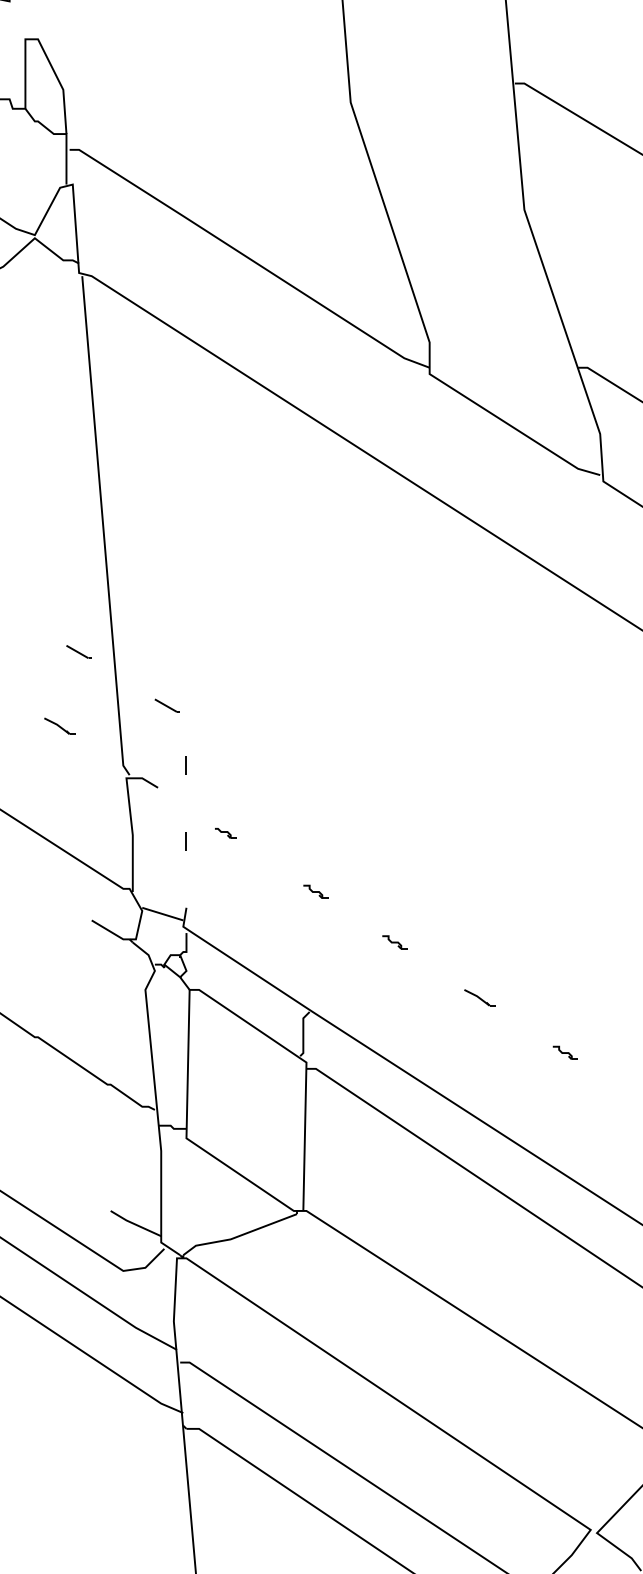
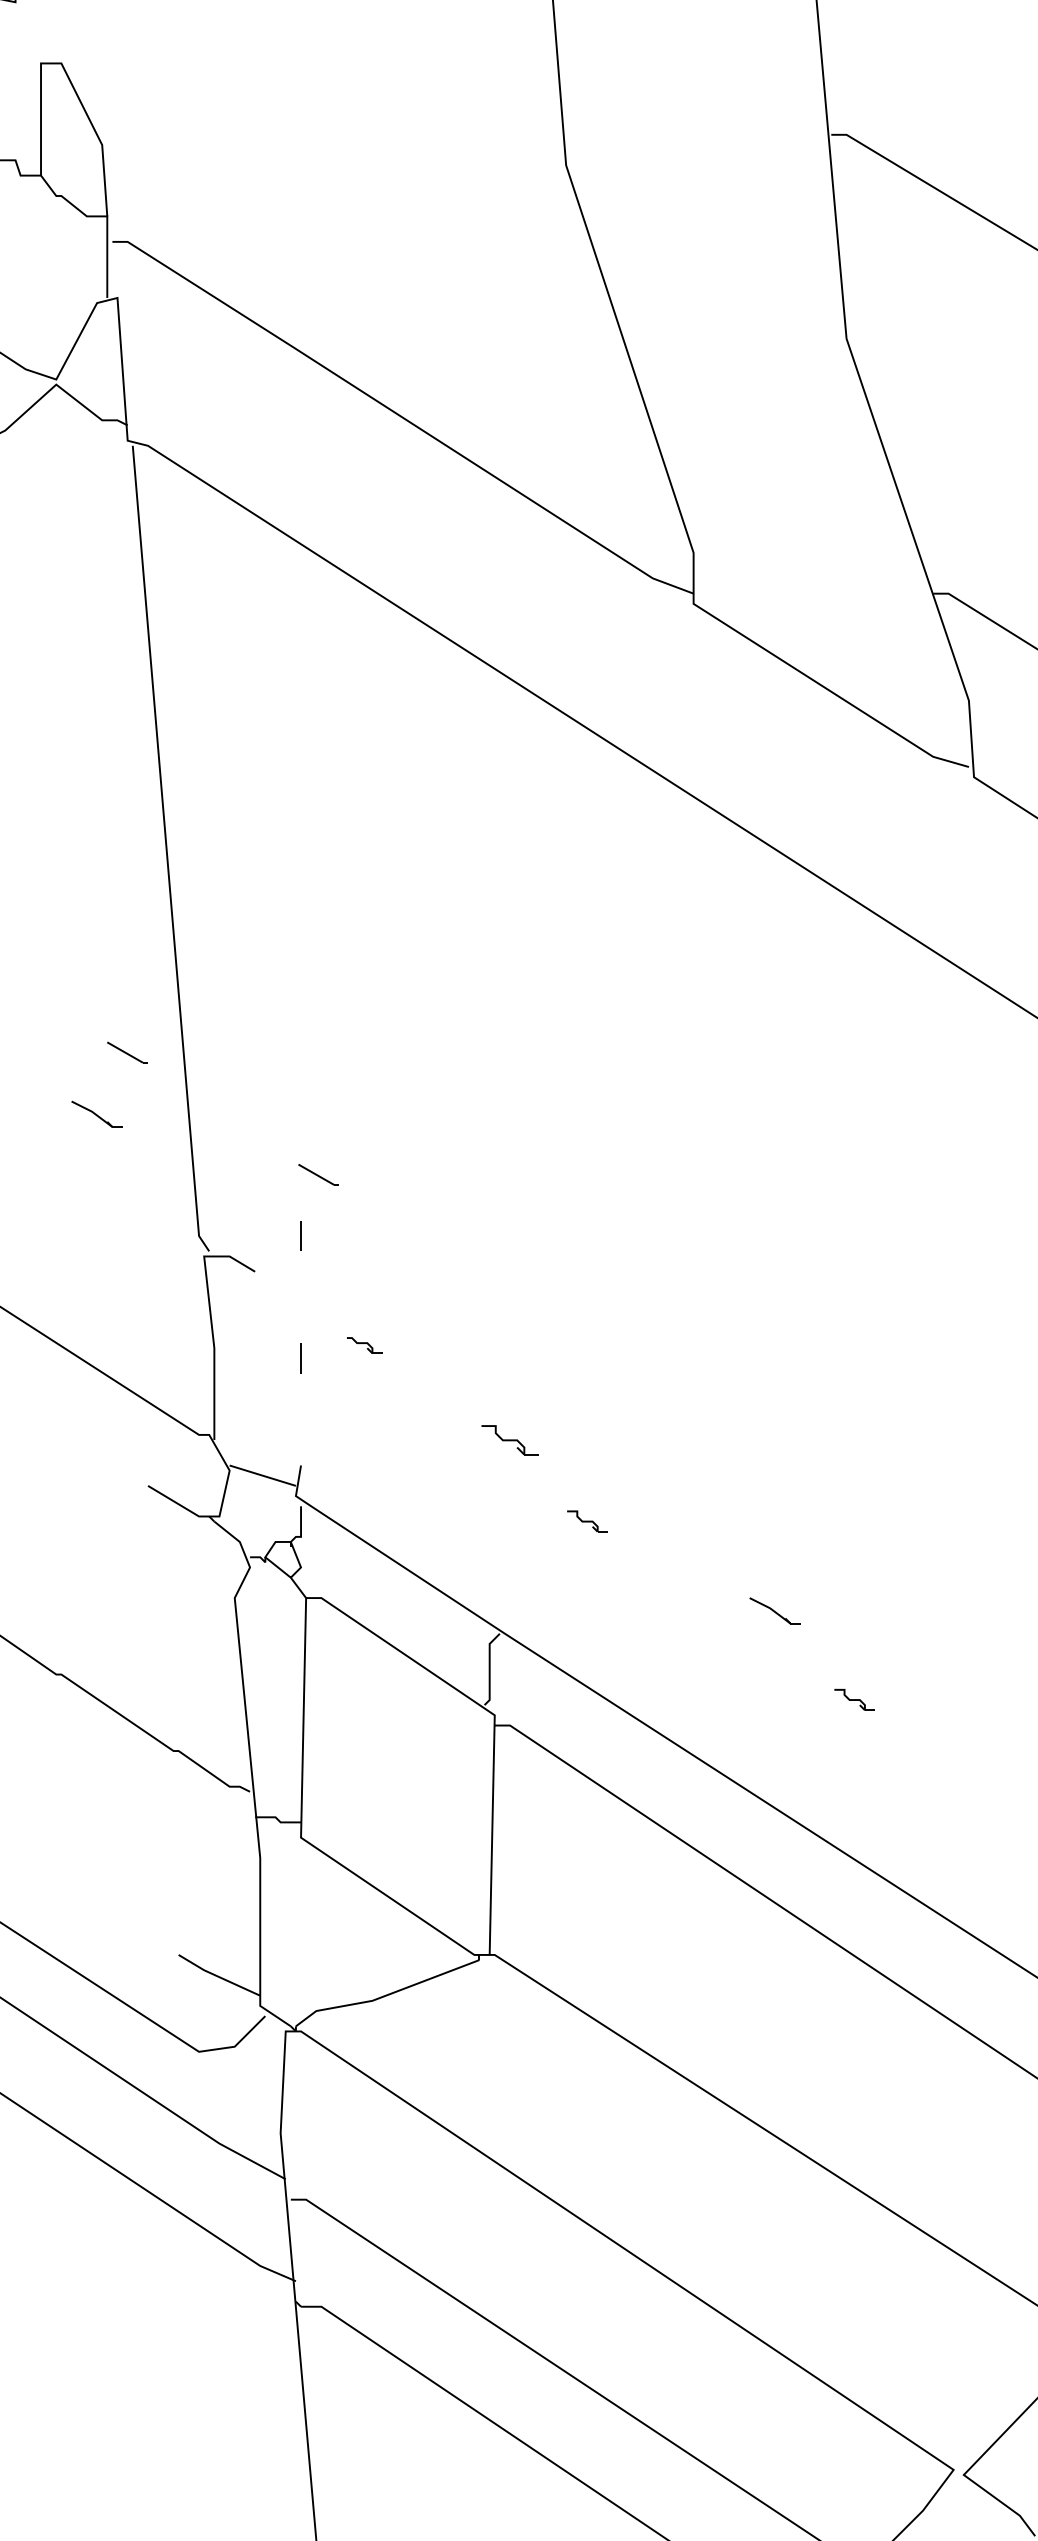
line: (166, 705) -> (317, 1174), moved
part: (59, 725) -> (96, 1113), moved
part: (315, 891) -> (509, 1439), size x1.4
part: (394, 942) -> (586, 1521), moved
part: (564, 1052) -> (853, 1699), moved

